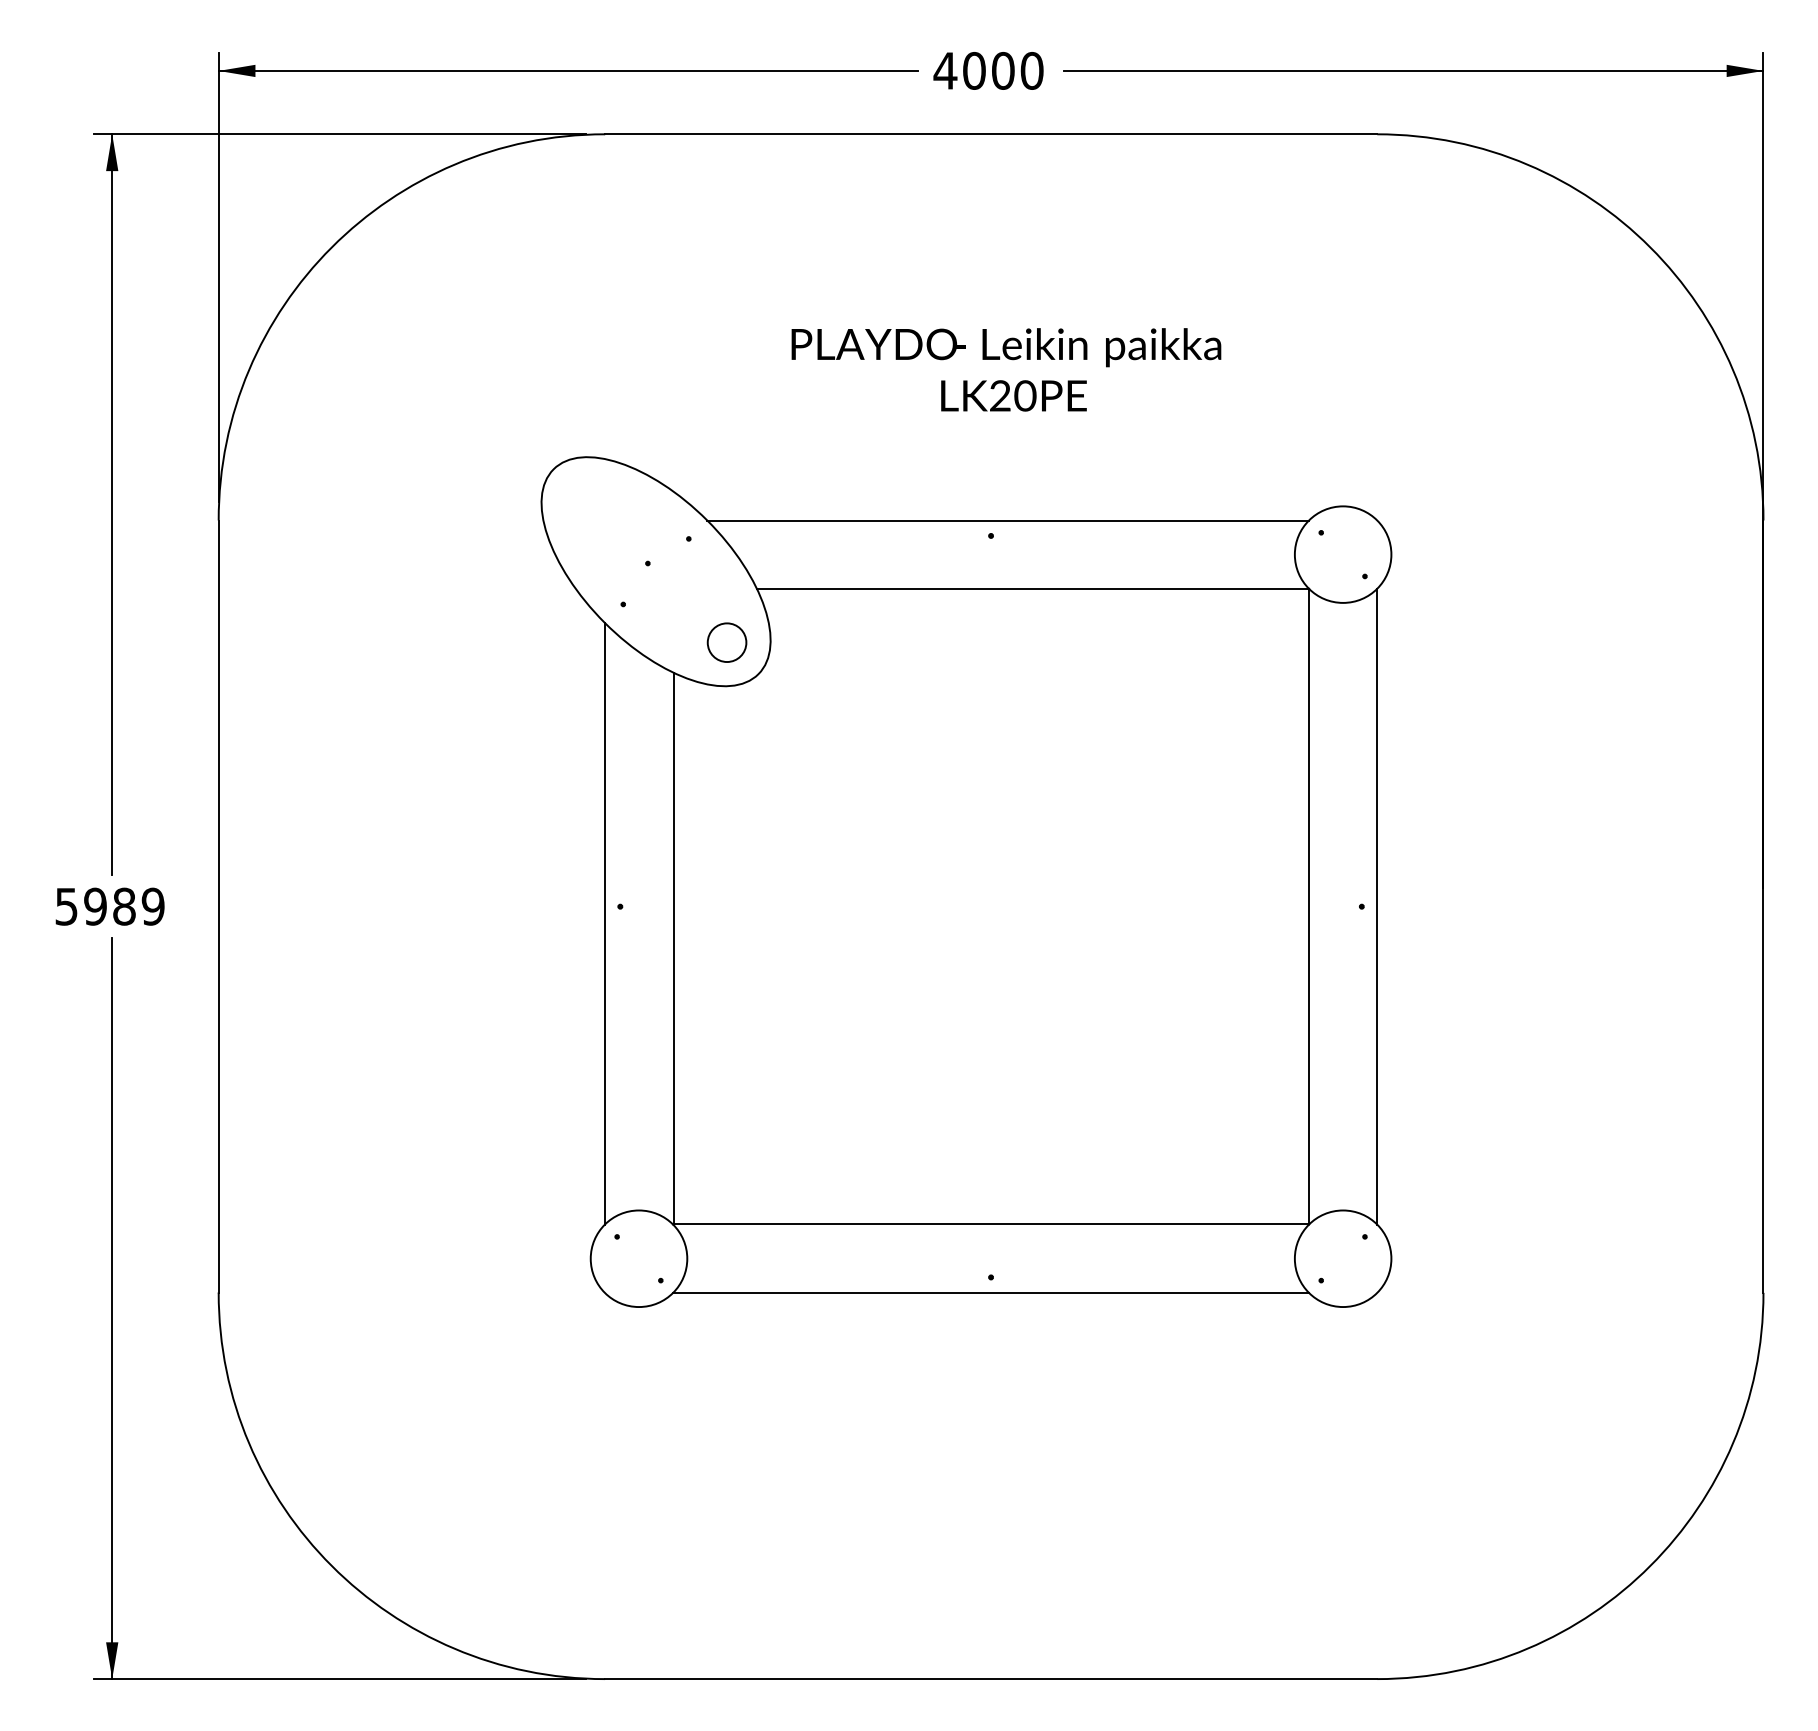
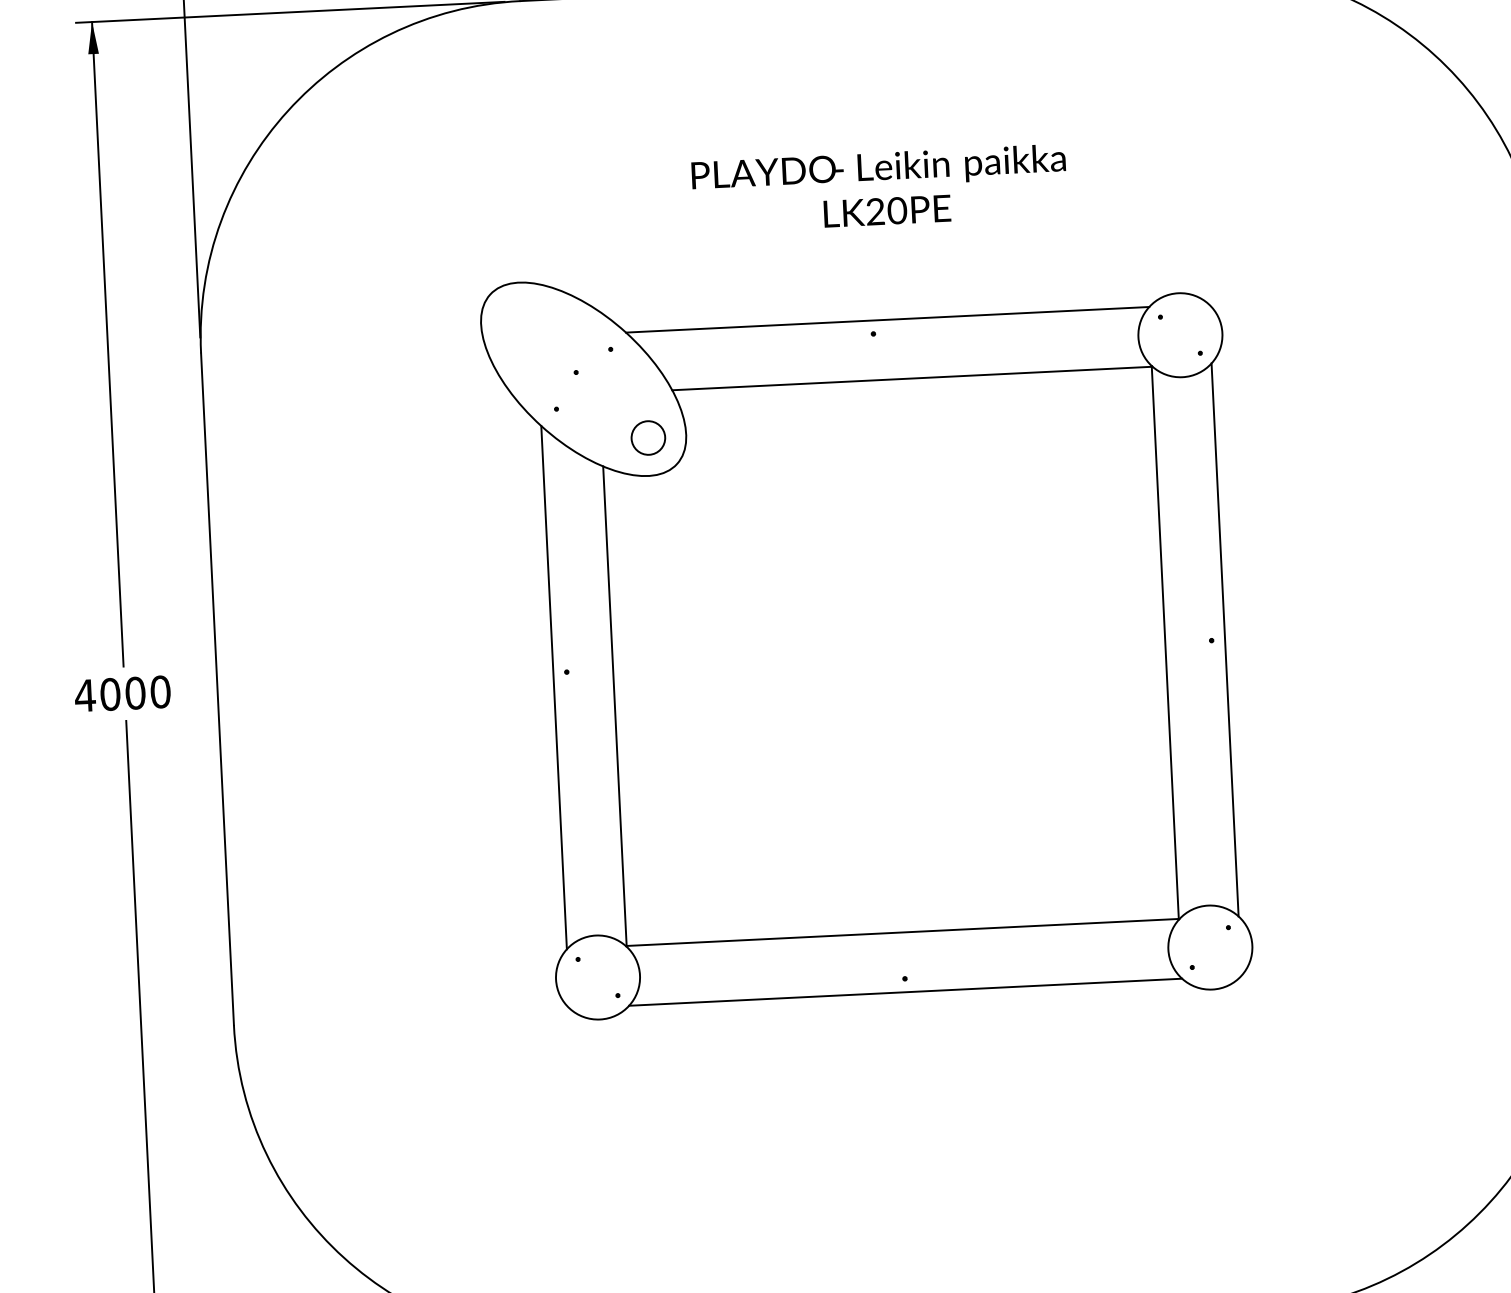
text: (109, 906) -> (122, 693), 5989 -> 4000

